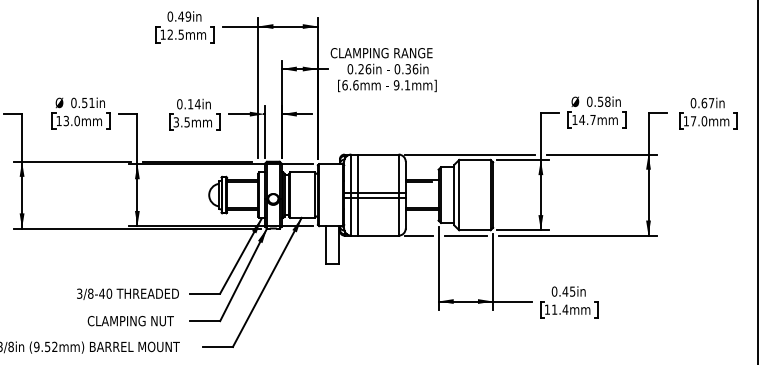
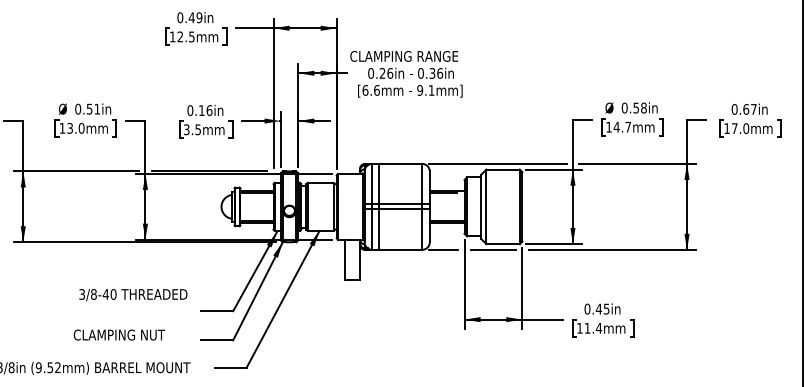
text: (197, 104) -> (209, 110), 0.14in -> 0.16in
text: (127, 293) -> (132, 294), moved
text: (130, 321) -> (119, 335), moved

